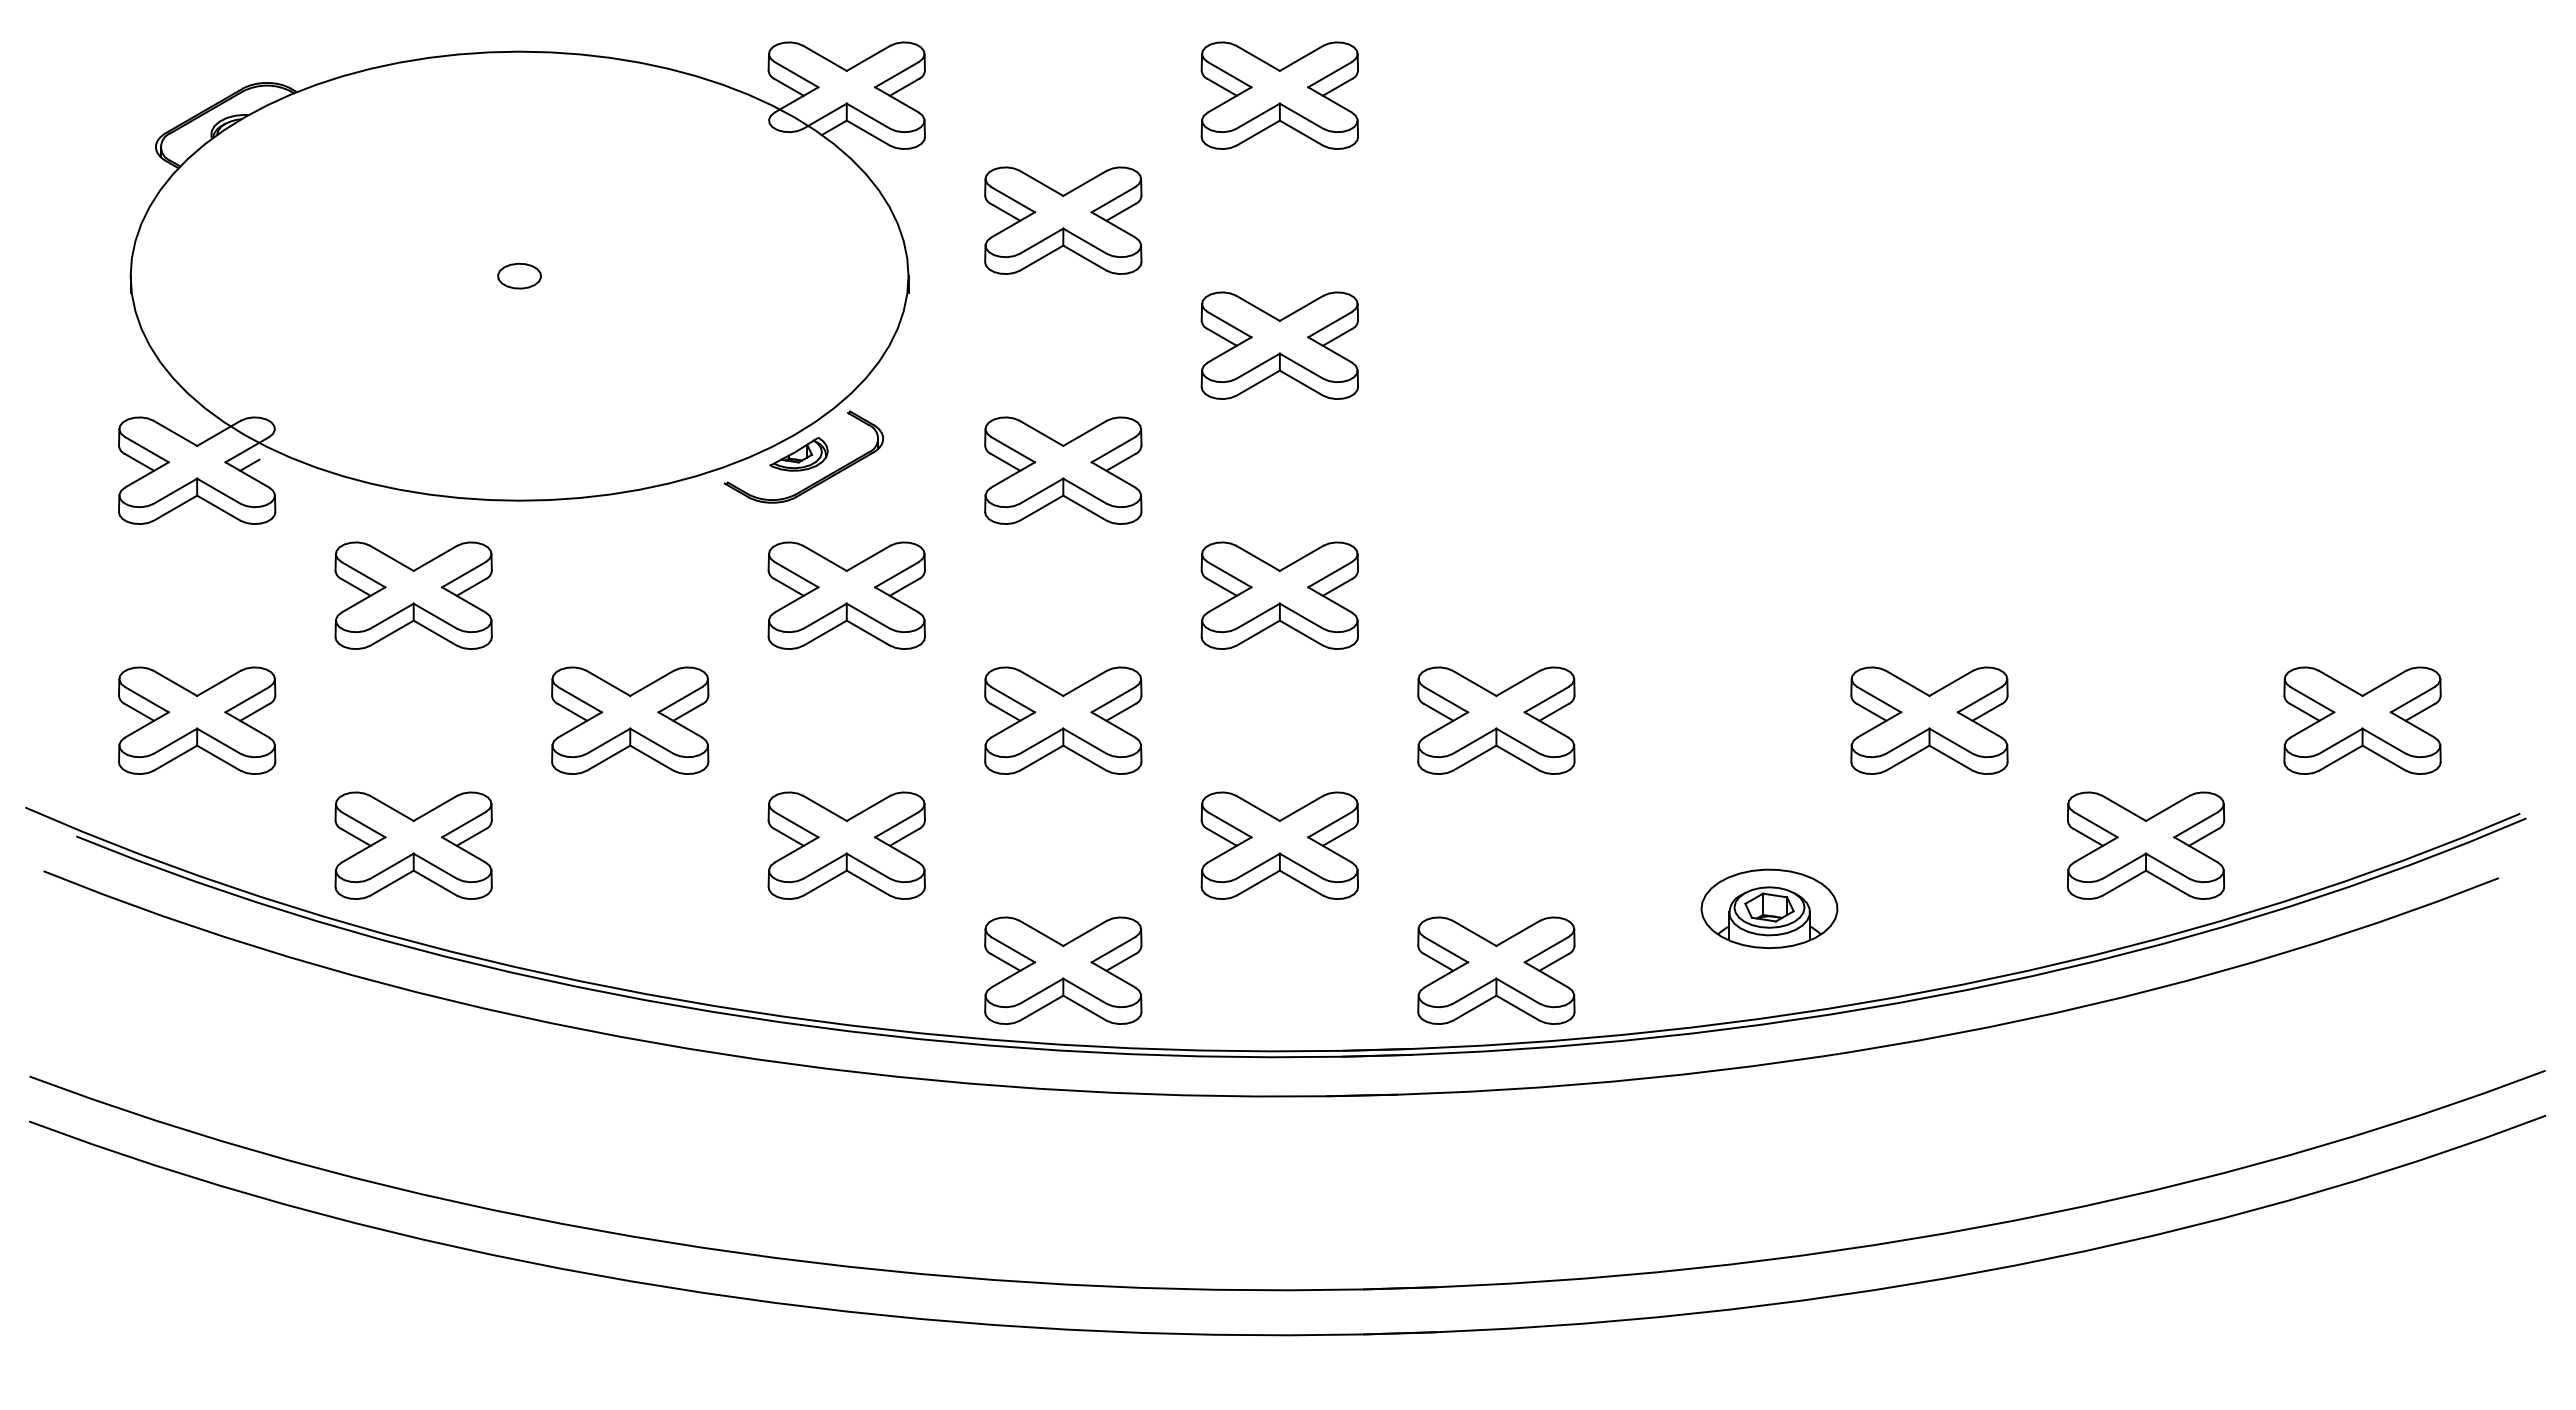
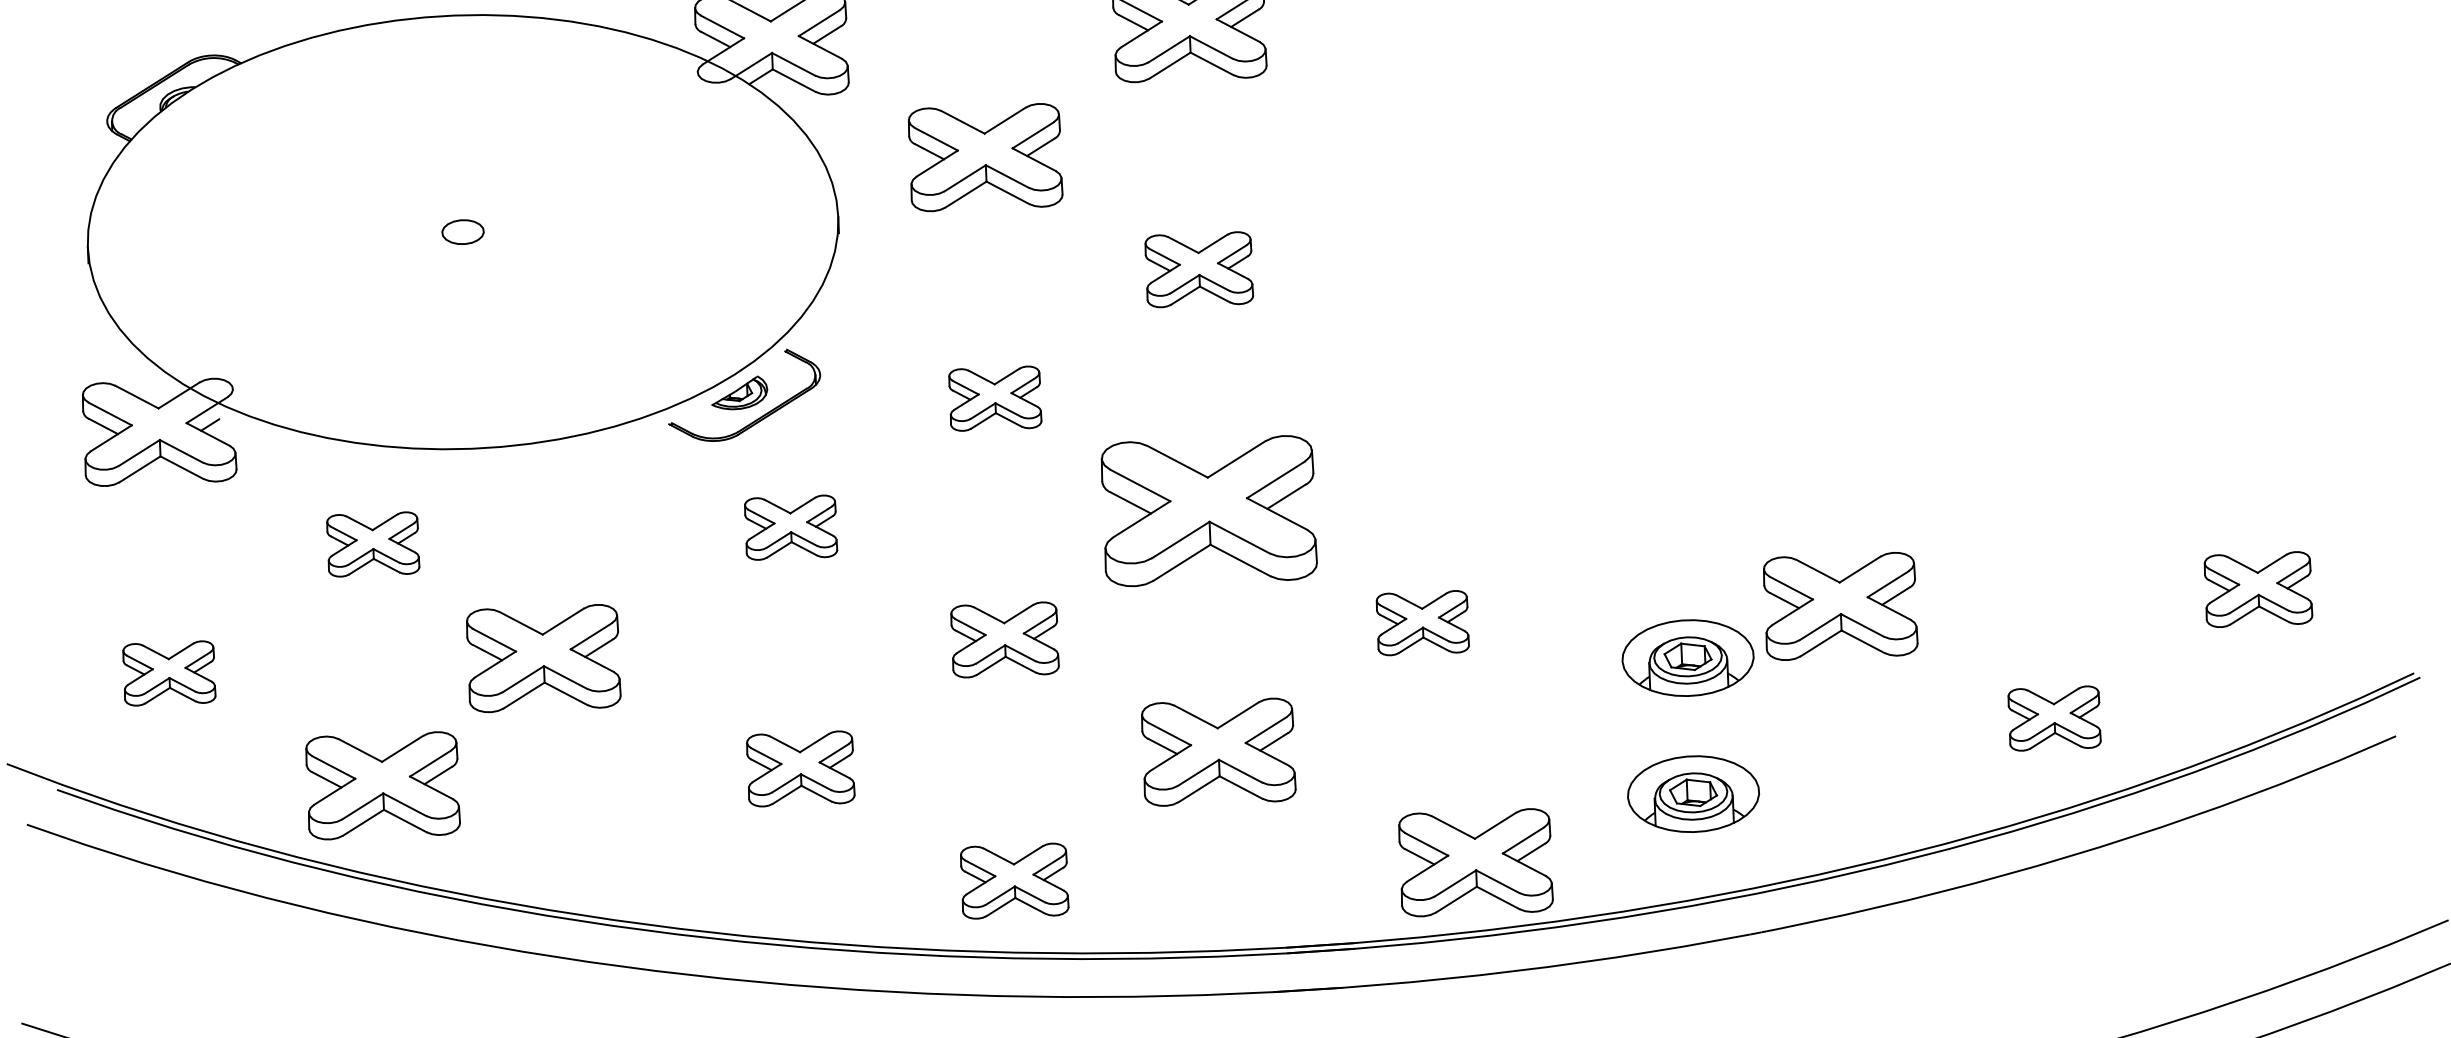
part: (1279, 345) -> (1198, 269), size x0.7
part: (1063, 470) -> (995, 398), size x0.6
part: (413, 595) -> (373, 544), size x0.6
part: (846, 595) -> (790, 527), size x0.6
part: (1279, 595) -> (1208, 510), size x1.4
part: (197, 720) -> (169, 673), size x0.6
part: (630, 720) -> (543, 658), moved
part: (1063, 720) -> (1005, 639), size x0.7
part: (1496, 720) -> (1422, 622), size x0.6
part: (2362, 720) -> (2258, 589), size x0.7
part: (1769, 767) -> (1688, 657), added
part: (846, 845) -> (800, 768), size x0.7
part: (2146, 845) -> (2054, 718), size x0.6
part: (1063, 970) -> (1014, 880), size x0.7
part: (1496, 970) -> (1475, 862), moved

